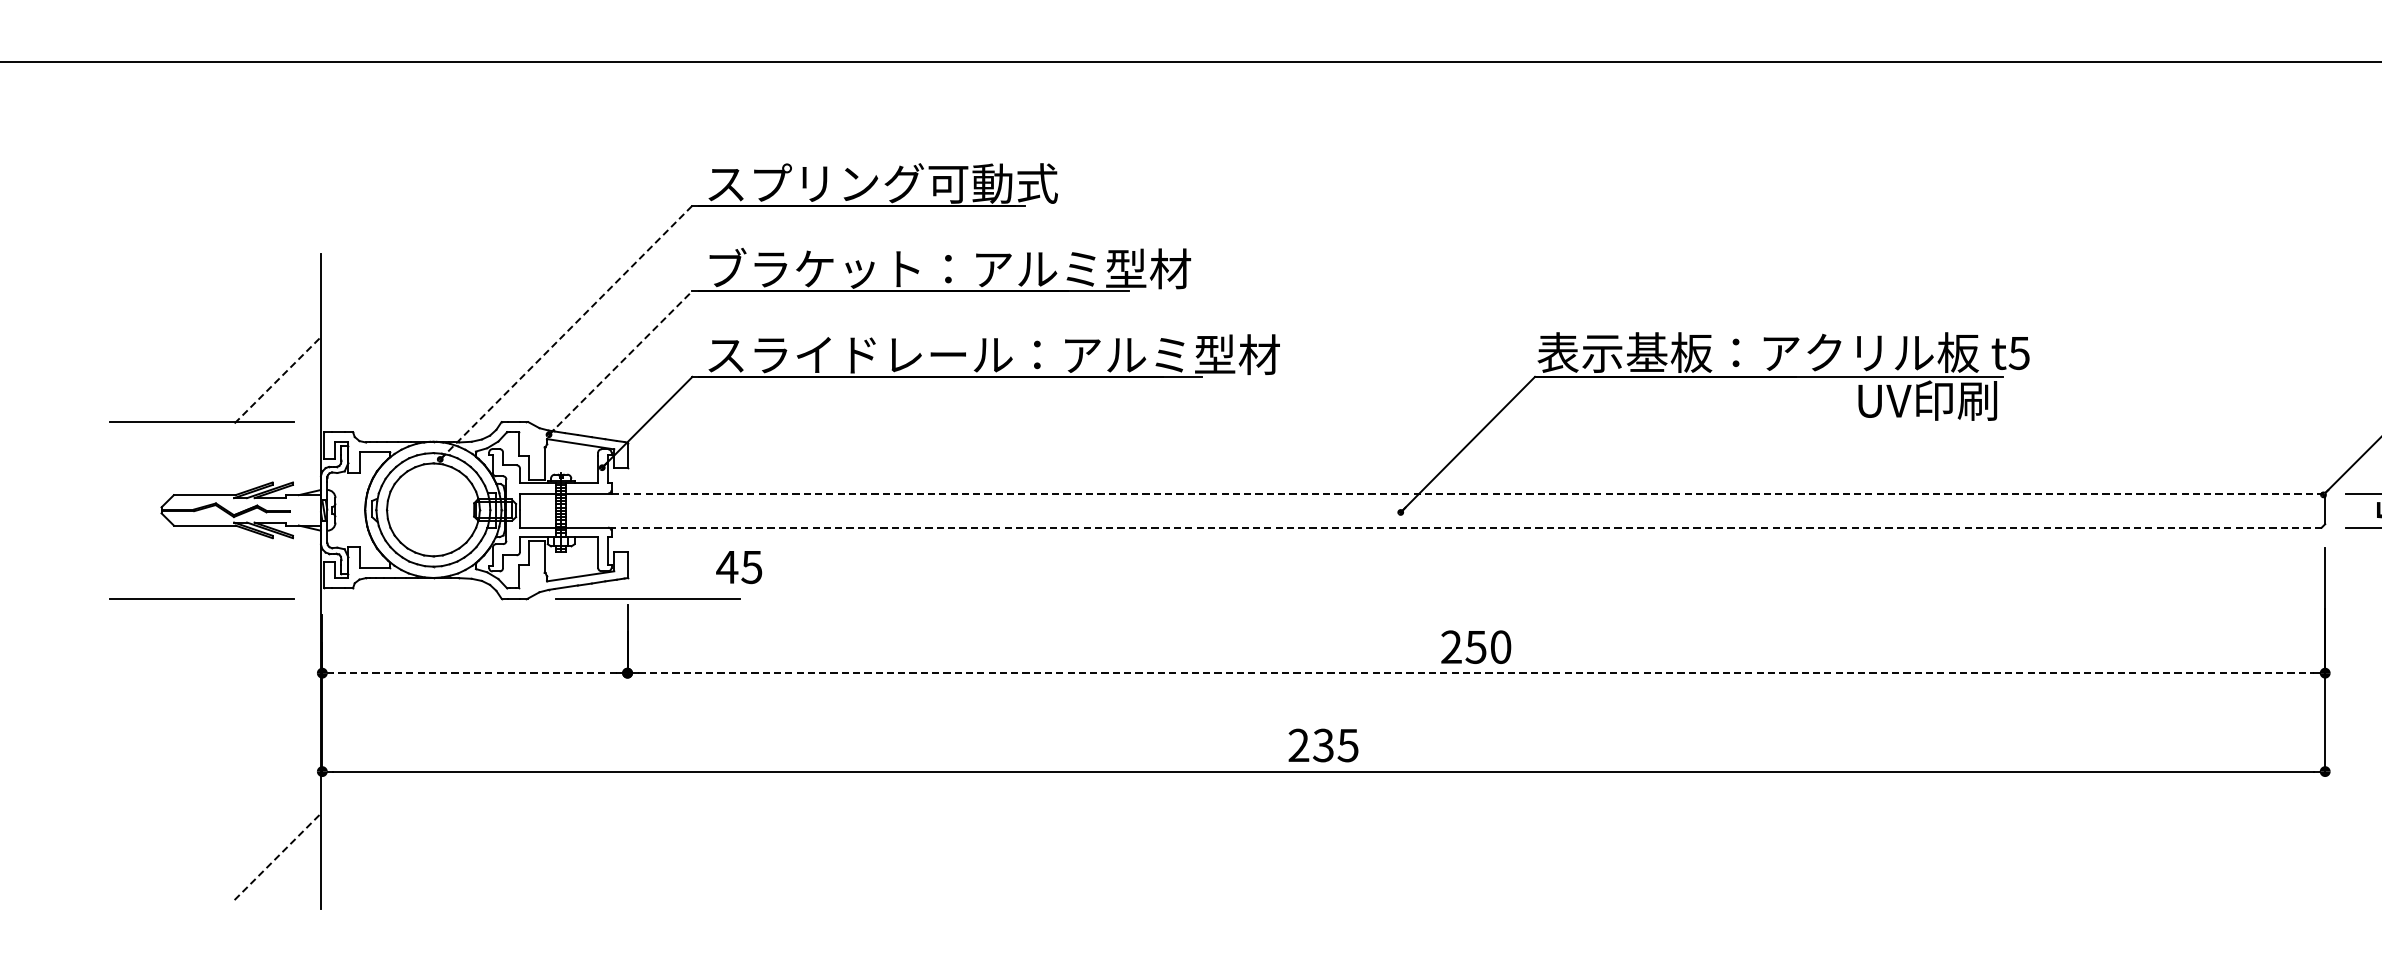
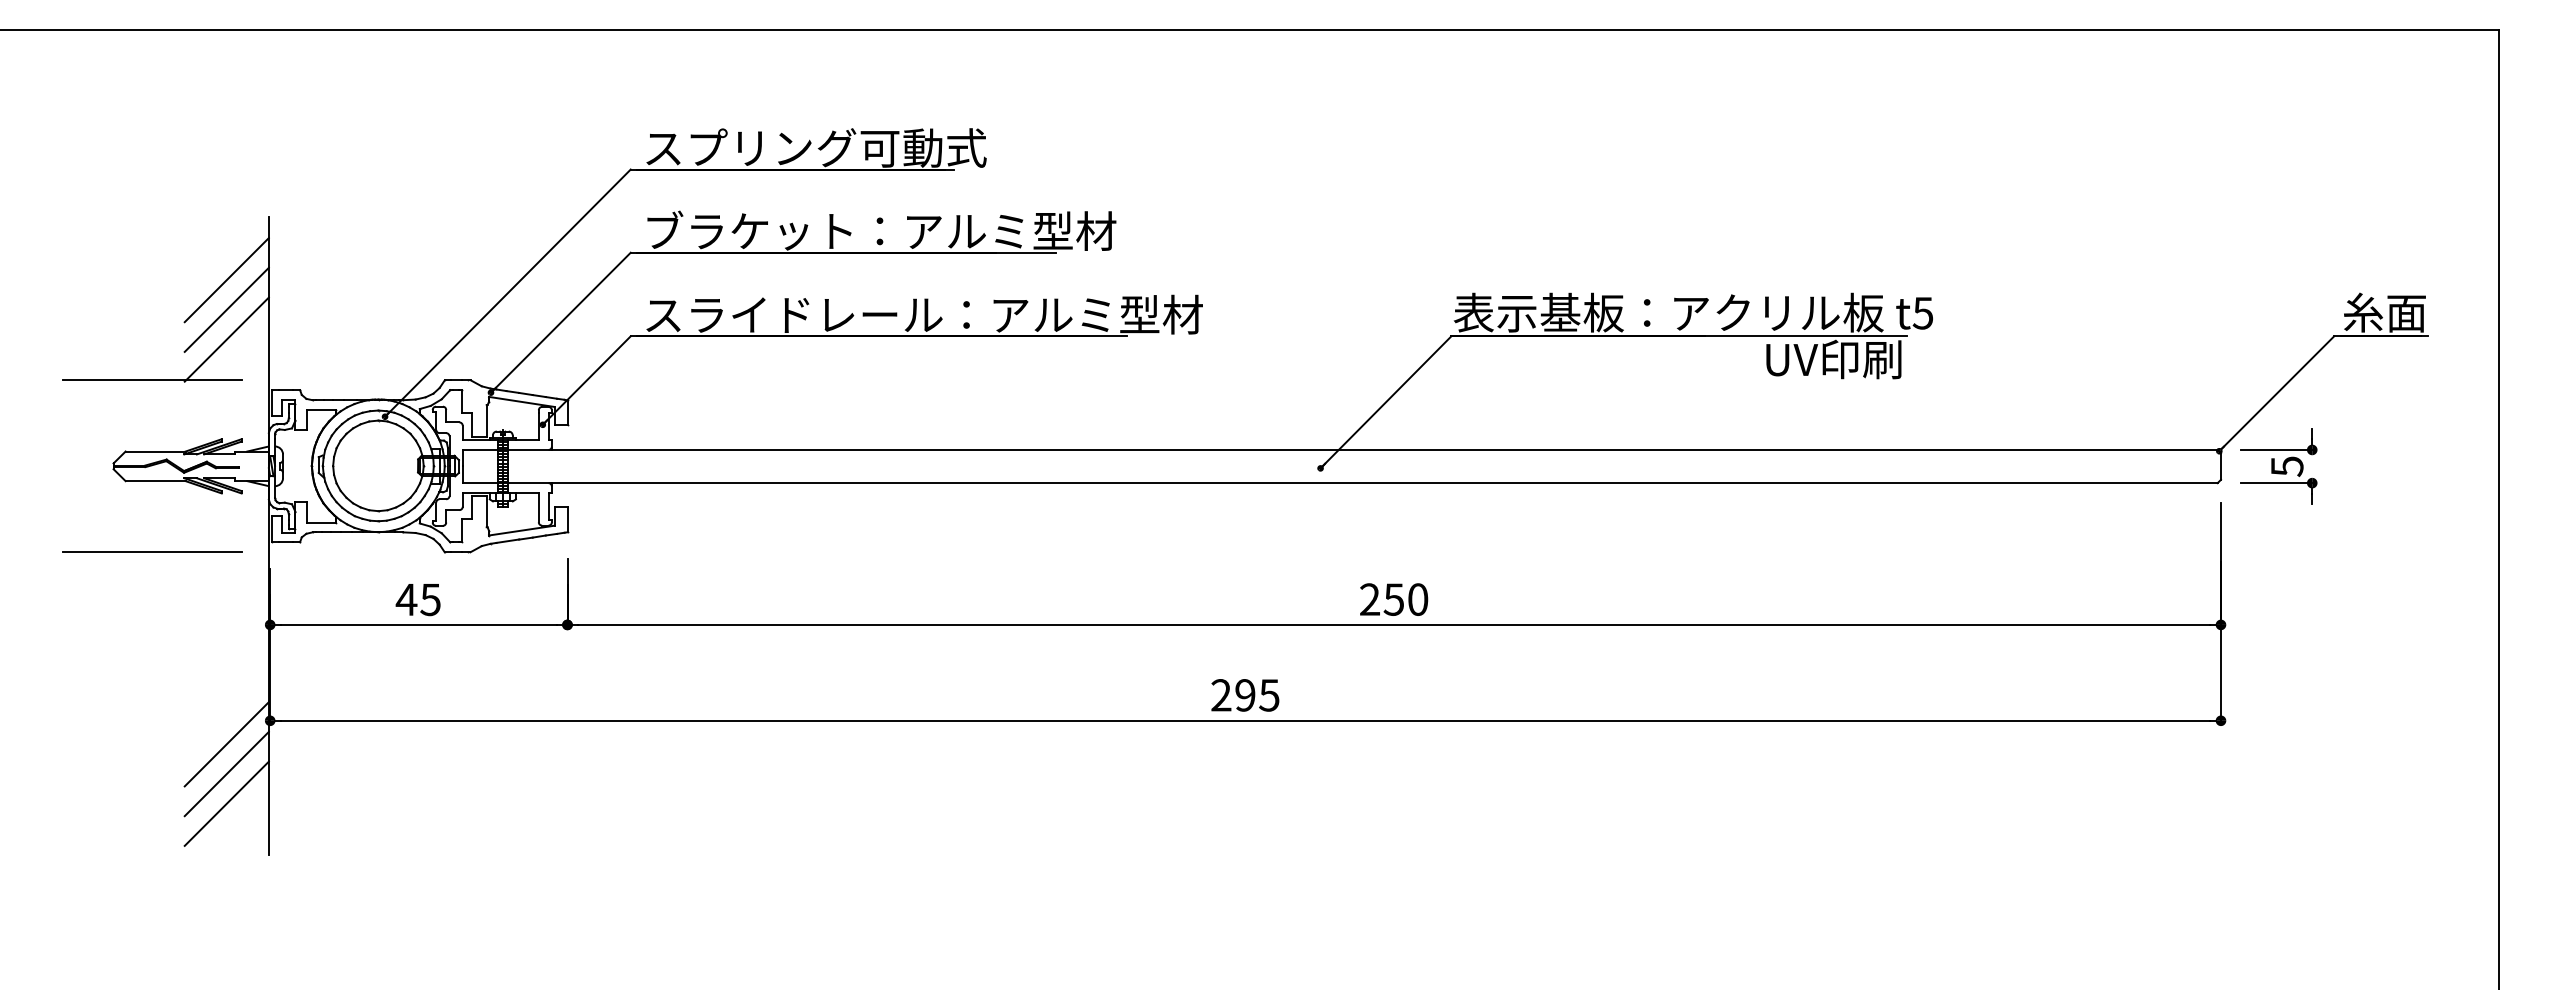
line: (277, 319) -> (226, 280), added
line: (566, 331) -> (508, 292), dashed -> solid
line: (277, 349) -> (226, 309), added
line: (620, 362) -> (560, 322), dashed -> solid
line: (278, 380) -> (227, 339), dashed -> solid
line: (1466, 493) -> (1384, 449), dashed -> solid
line: (1466, 527) -> (1384, 483), dashed -> solid
text: (738, 568) -> (417, 600), moved
line: (648, 597) -> (587, 551), removed
line: (474, 672) -> (418, 624), dashed -> solid
line: (1476, 672) -> (1394, 624), dashed -> solid
text: (1323, 745) -> (1245, 695), 235 -> 295
line: (277, 795) -> (226, 744), added
line: (277, 825) -> (226, 773), added
line: (277, 856) -> (226, 803), dashed -> solid

